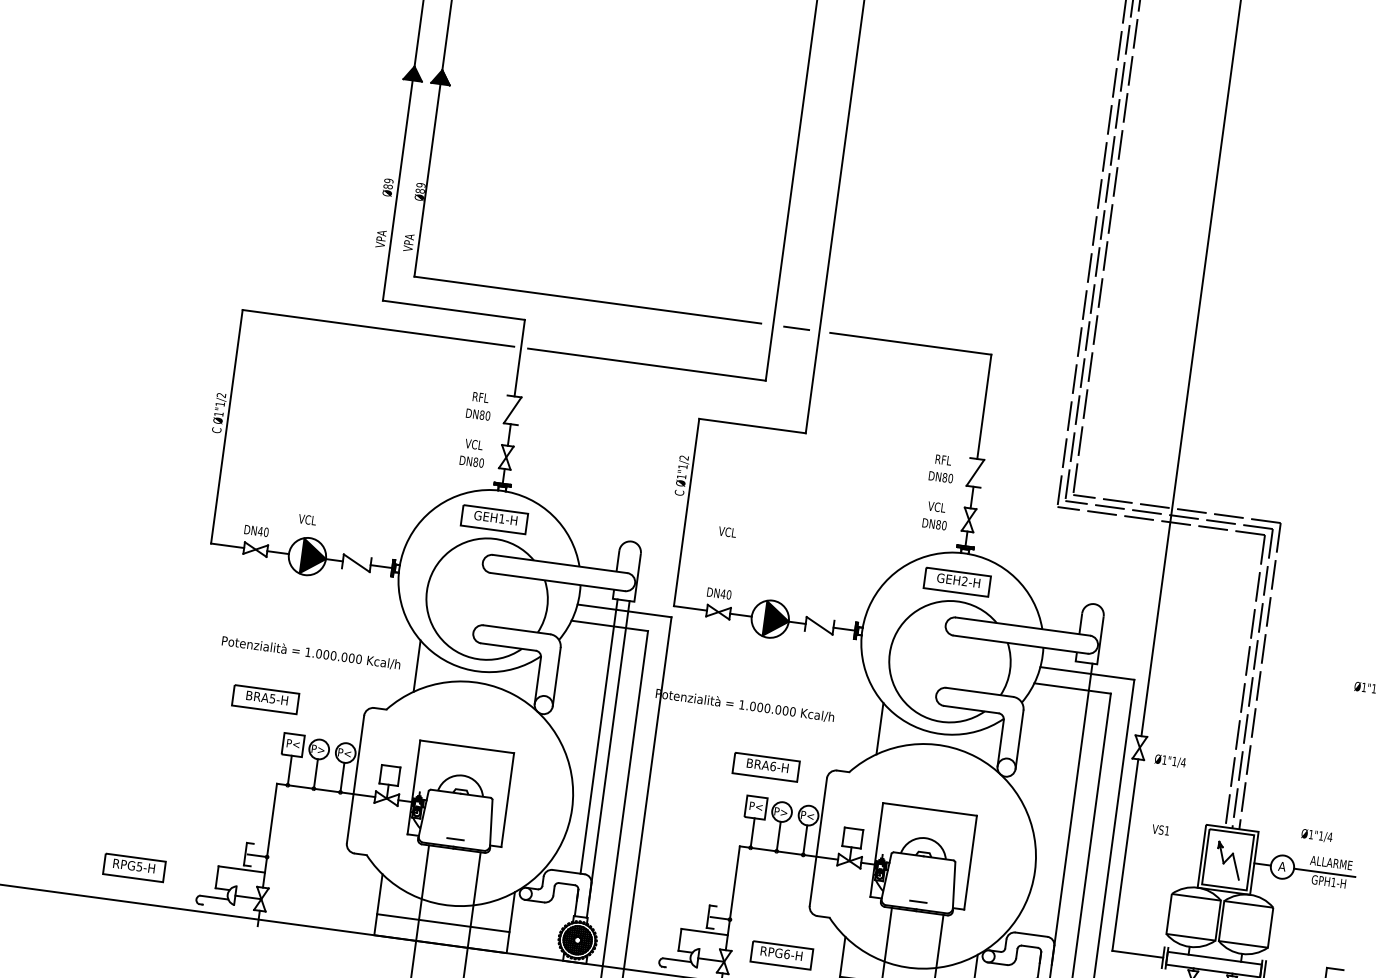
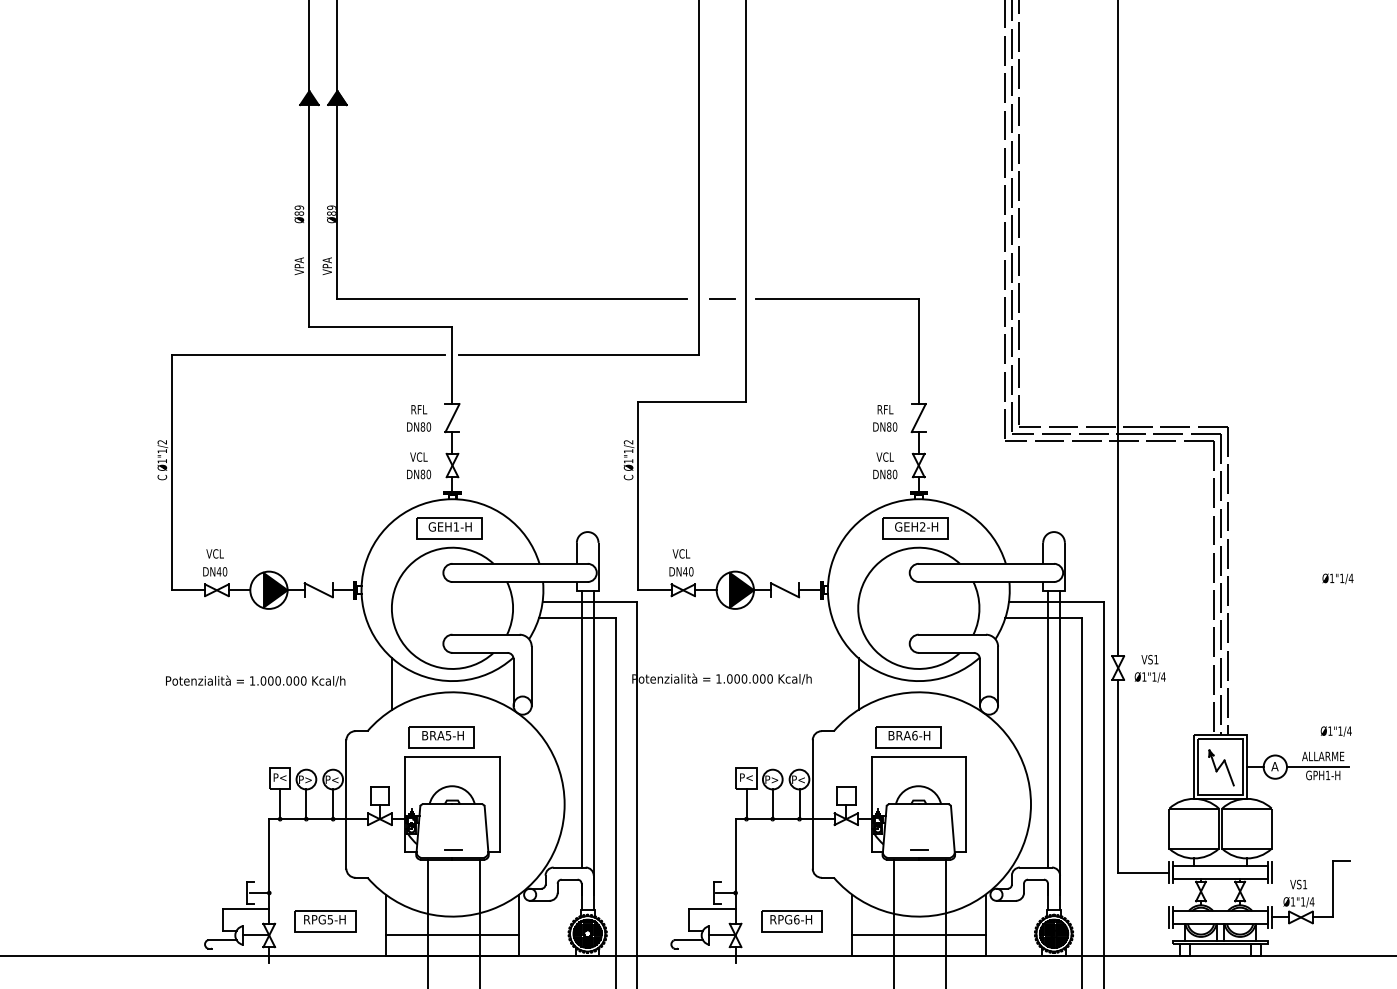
text: (306, 519) -> (214, 553), moved
text: (727, 531) -> (681, 553), moved
text: (311, 652) -> (255, 680), moved
part: (265, 699) -> (441, 737), moved
part: (766, 767) -> (908, 737), moved
line: (1061, 799) -> (1047, 729), added
text: (1160, 829) -> (1149, 659), moved
text: (1316, 835) -> (1335, 731), moved
part: (134, 867) -> (325, 921), moved

